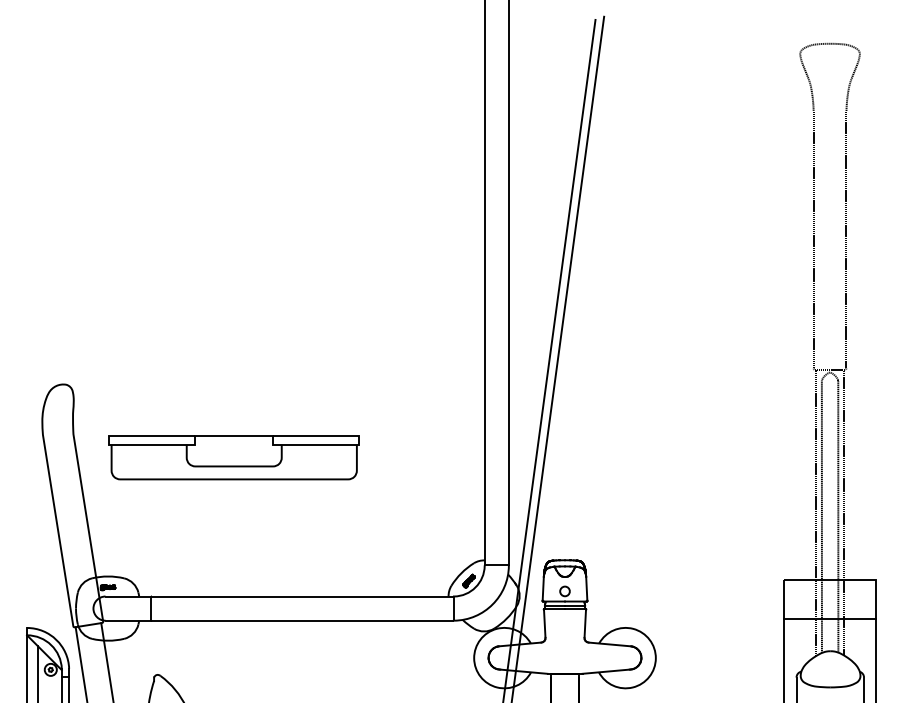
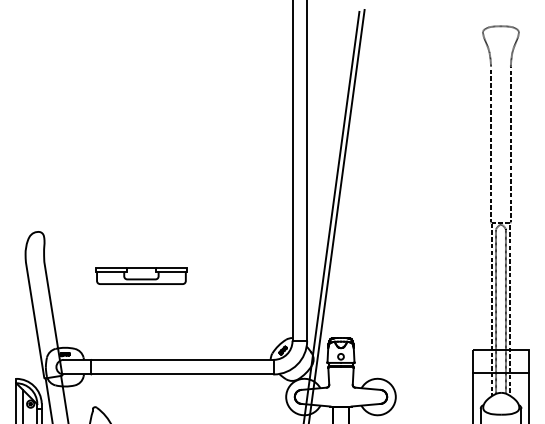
part: (234, 458) -> (141, 276), size x0.6

